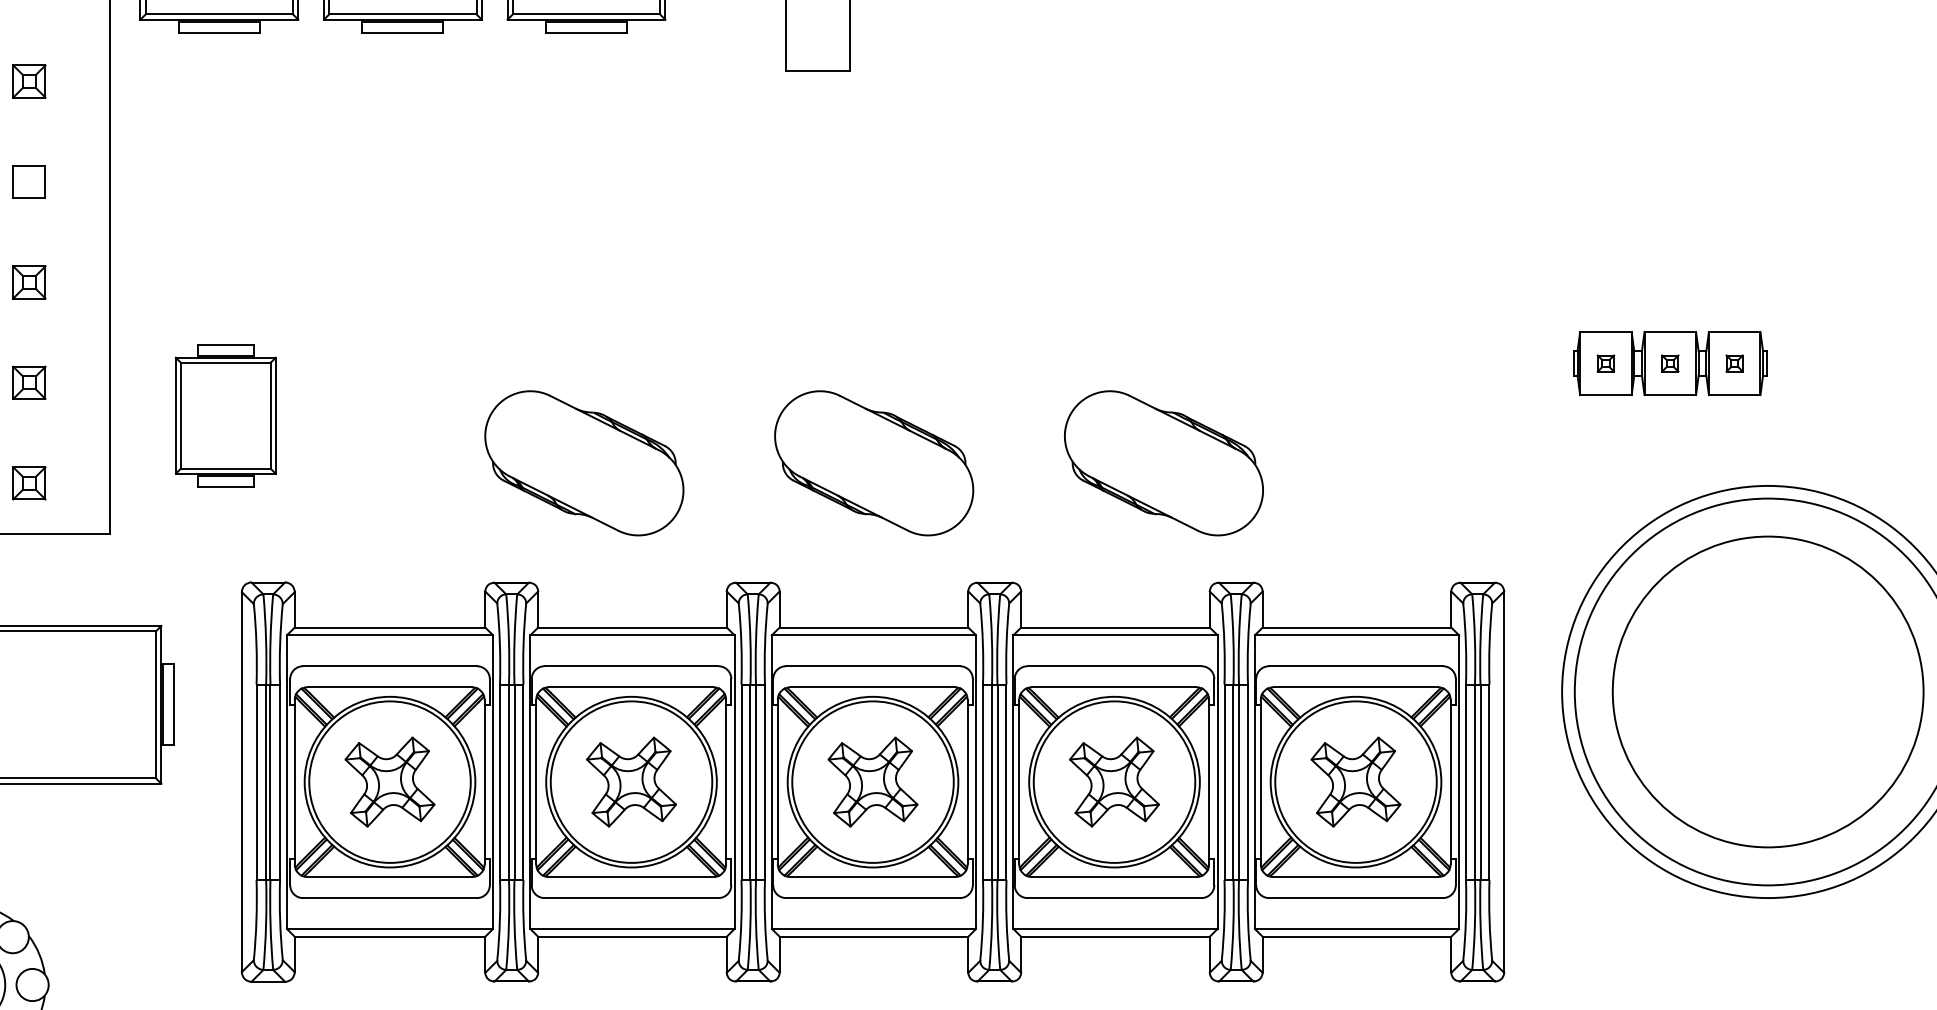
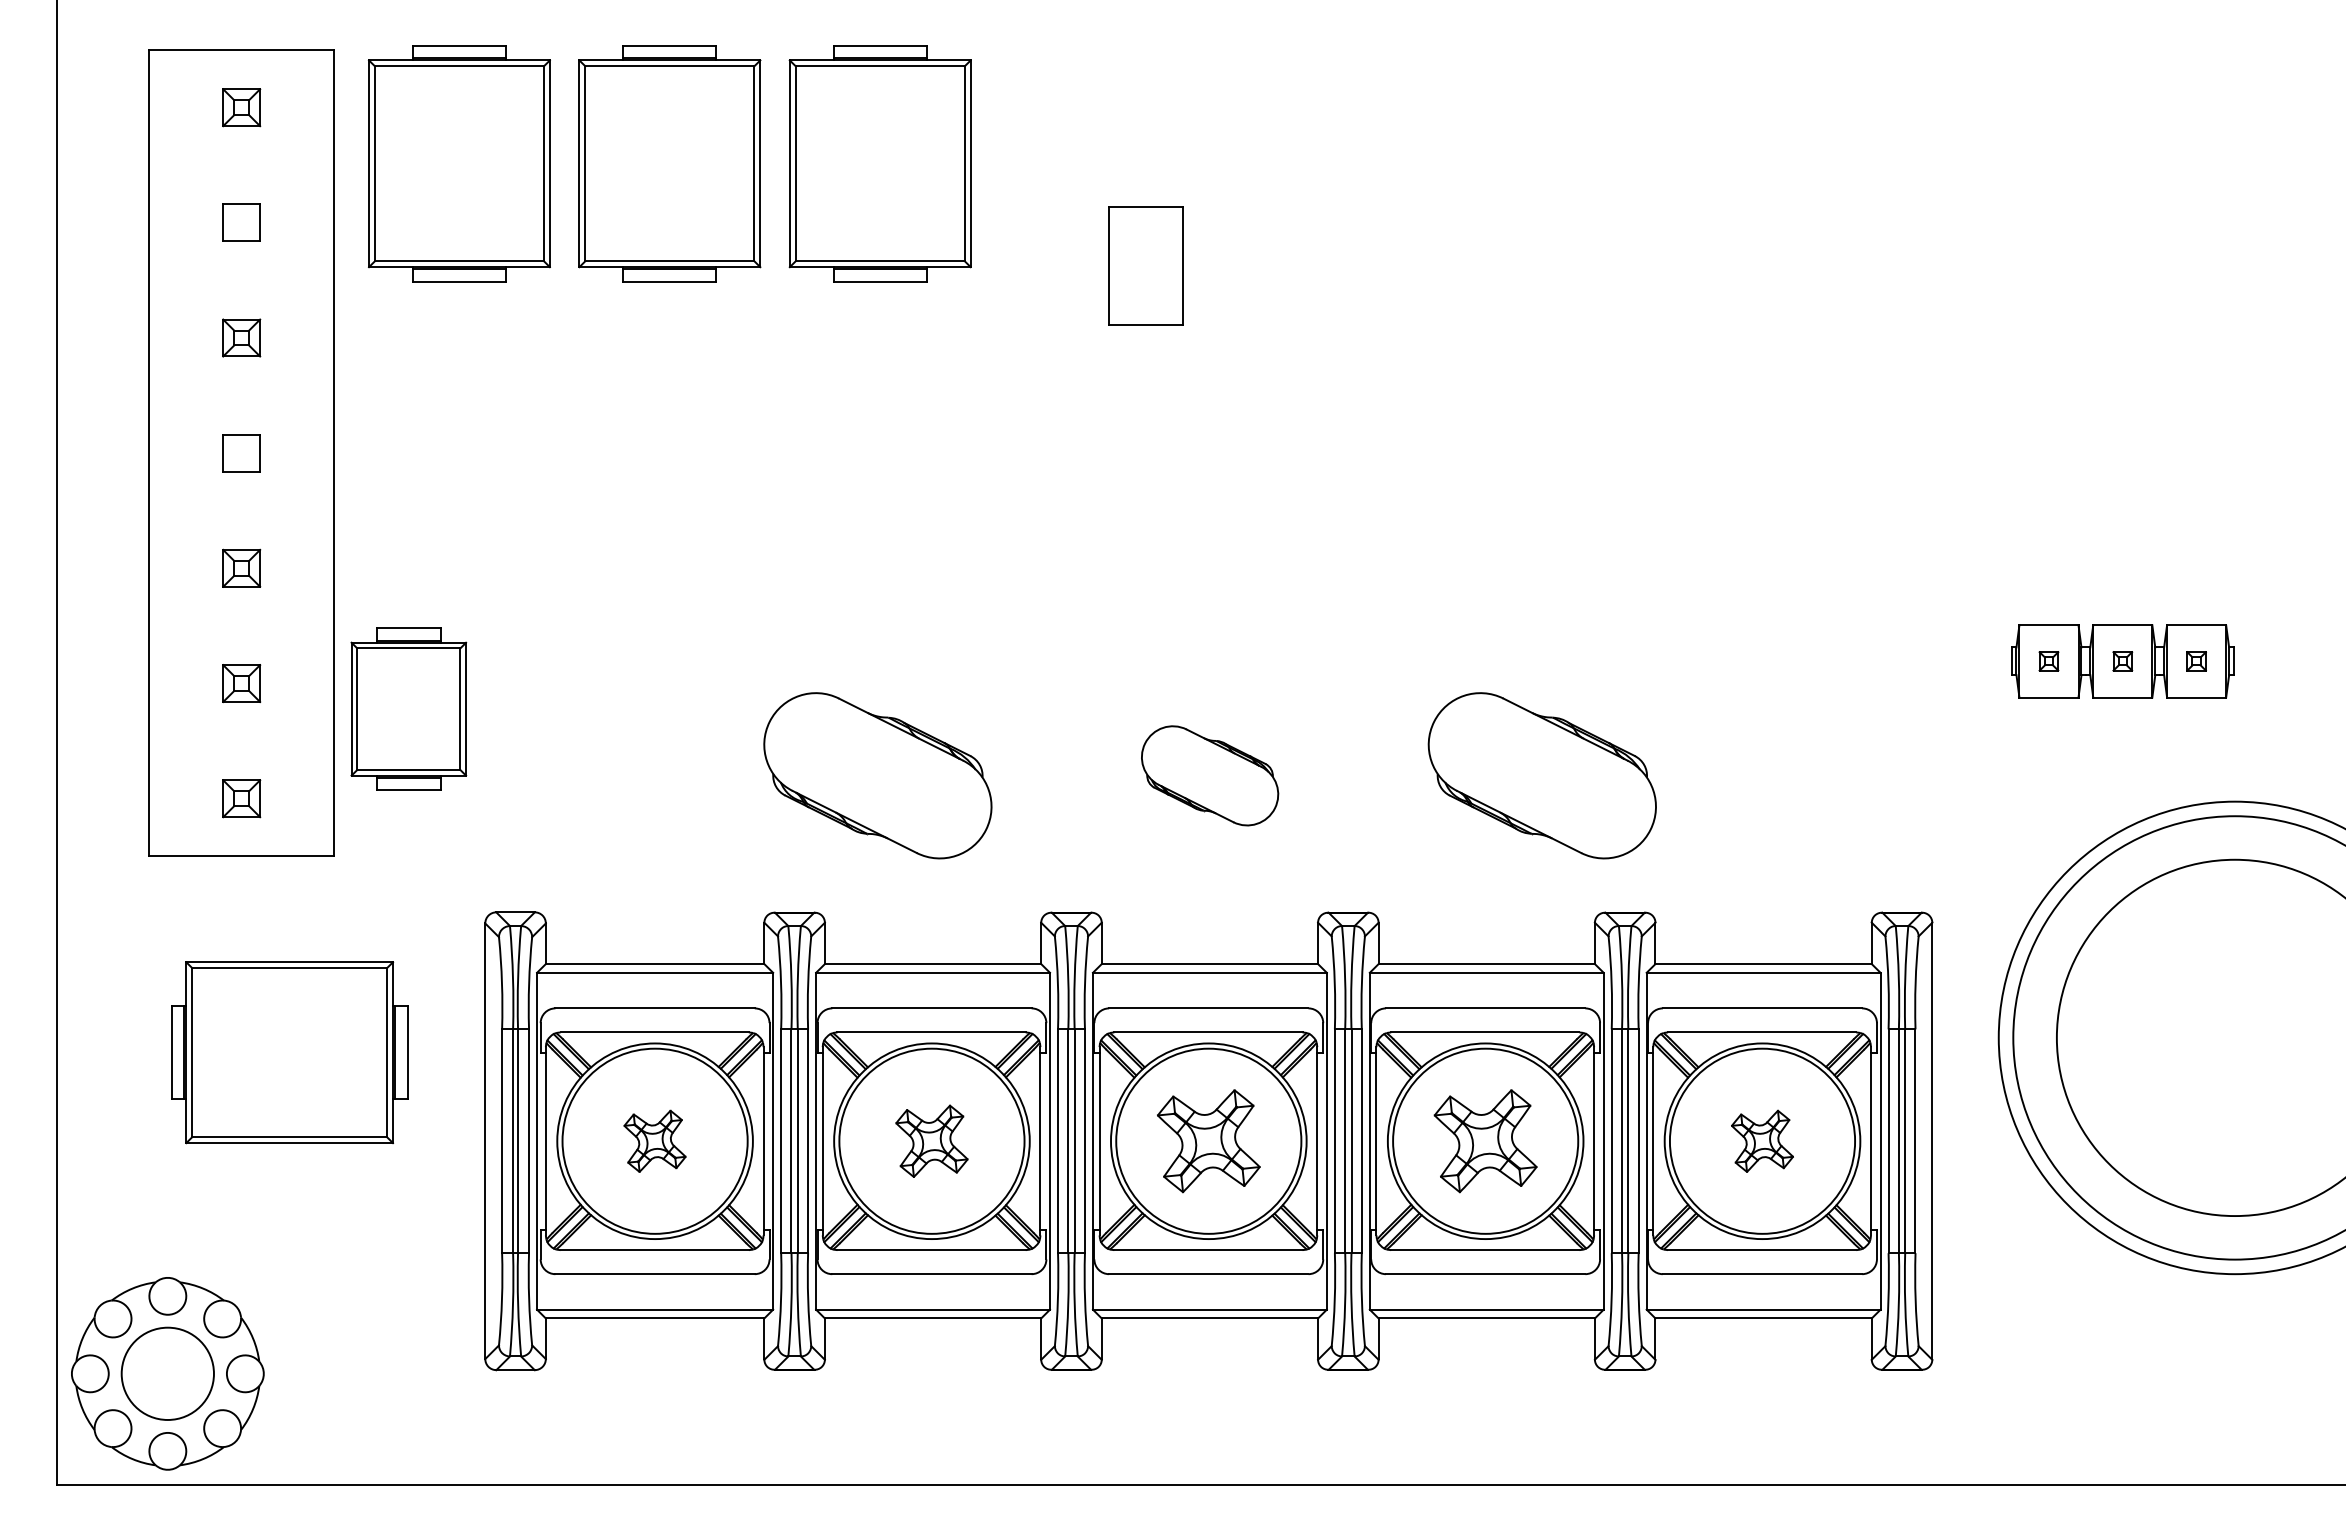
part: (225, 415) -> (408, 708), moved
part: (873, 463) -> (1209, 775), size x0.6
part: (389, 782) -> (654, 1141), size x0.6
part: (631, 782) -> (931, 1141), size x0.7
part: (1356, 782) -> (1762, 1141), size x0.6

